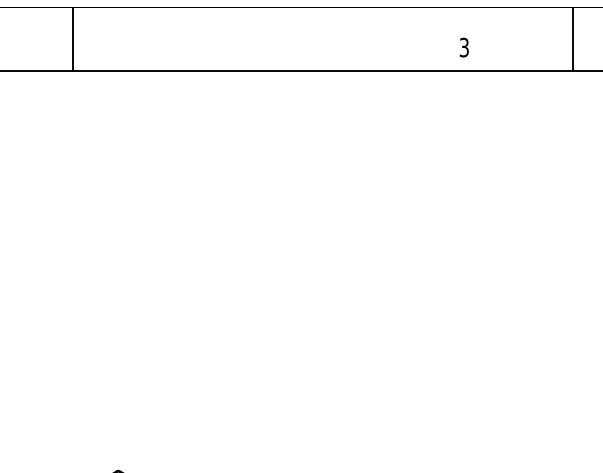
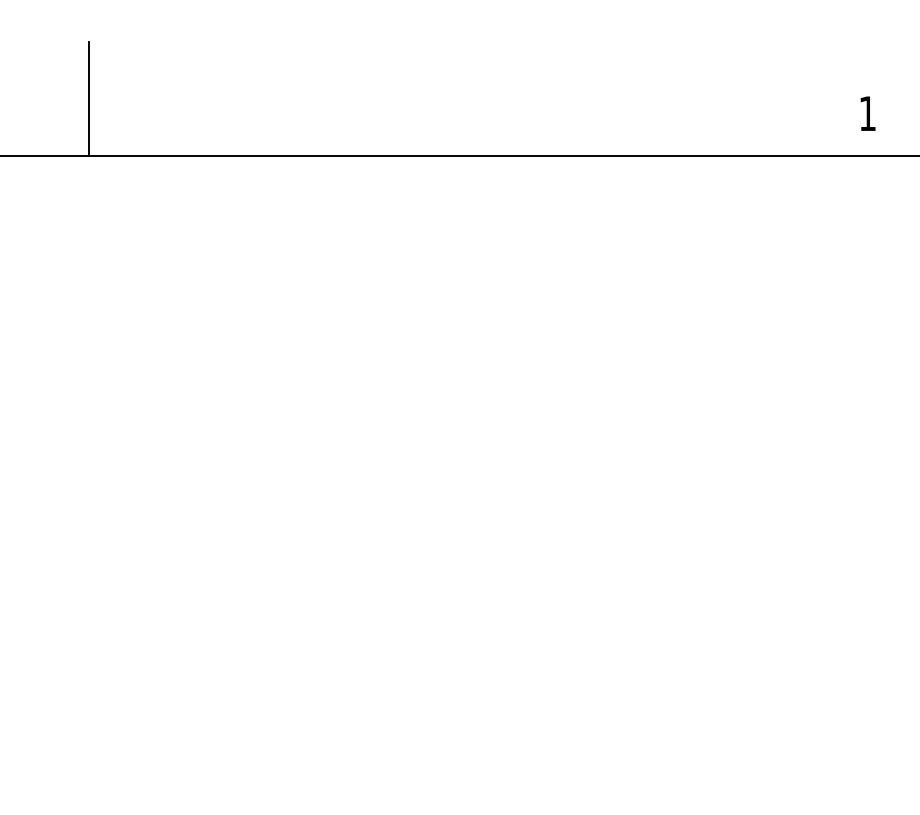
line: (73, 39) -> (89, 99), moved
text: (463, 47) -> (866, 113), 3 -> 1

